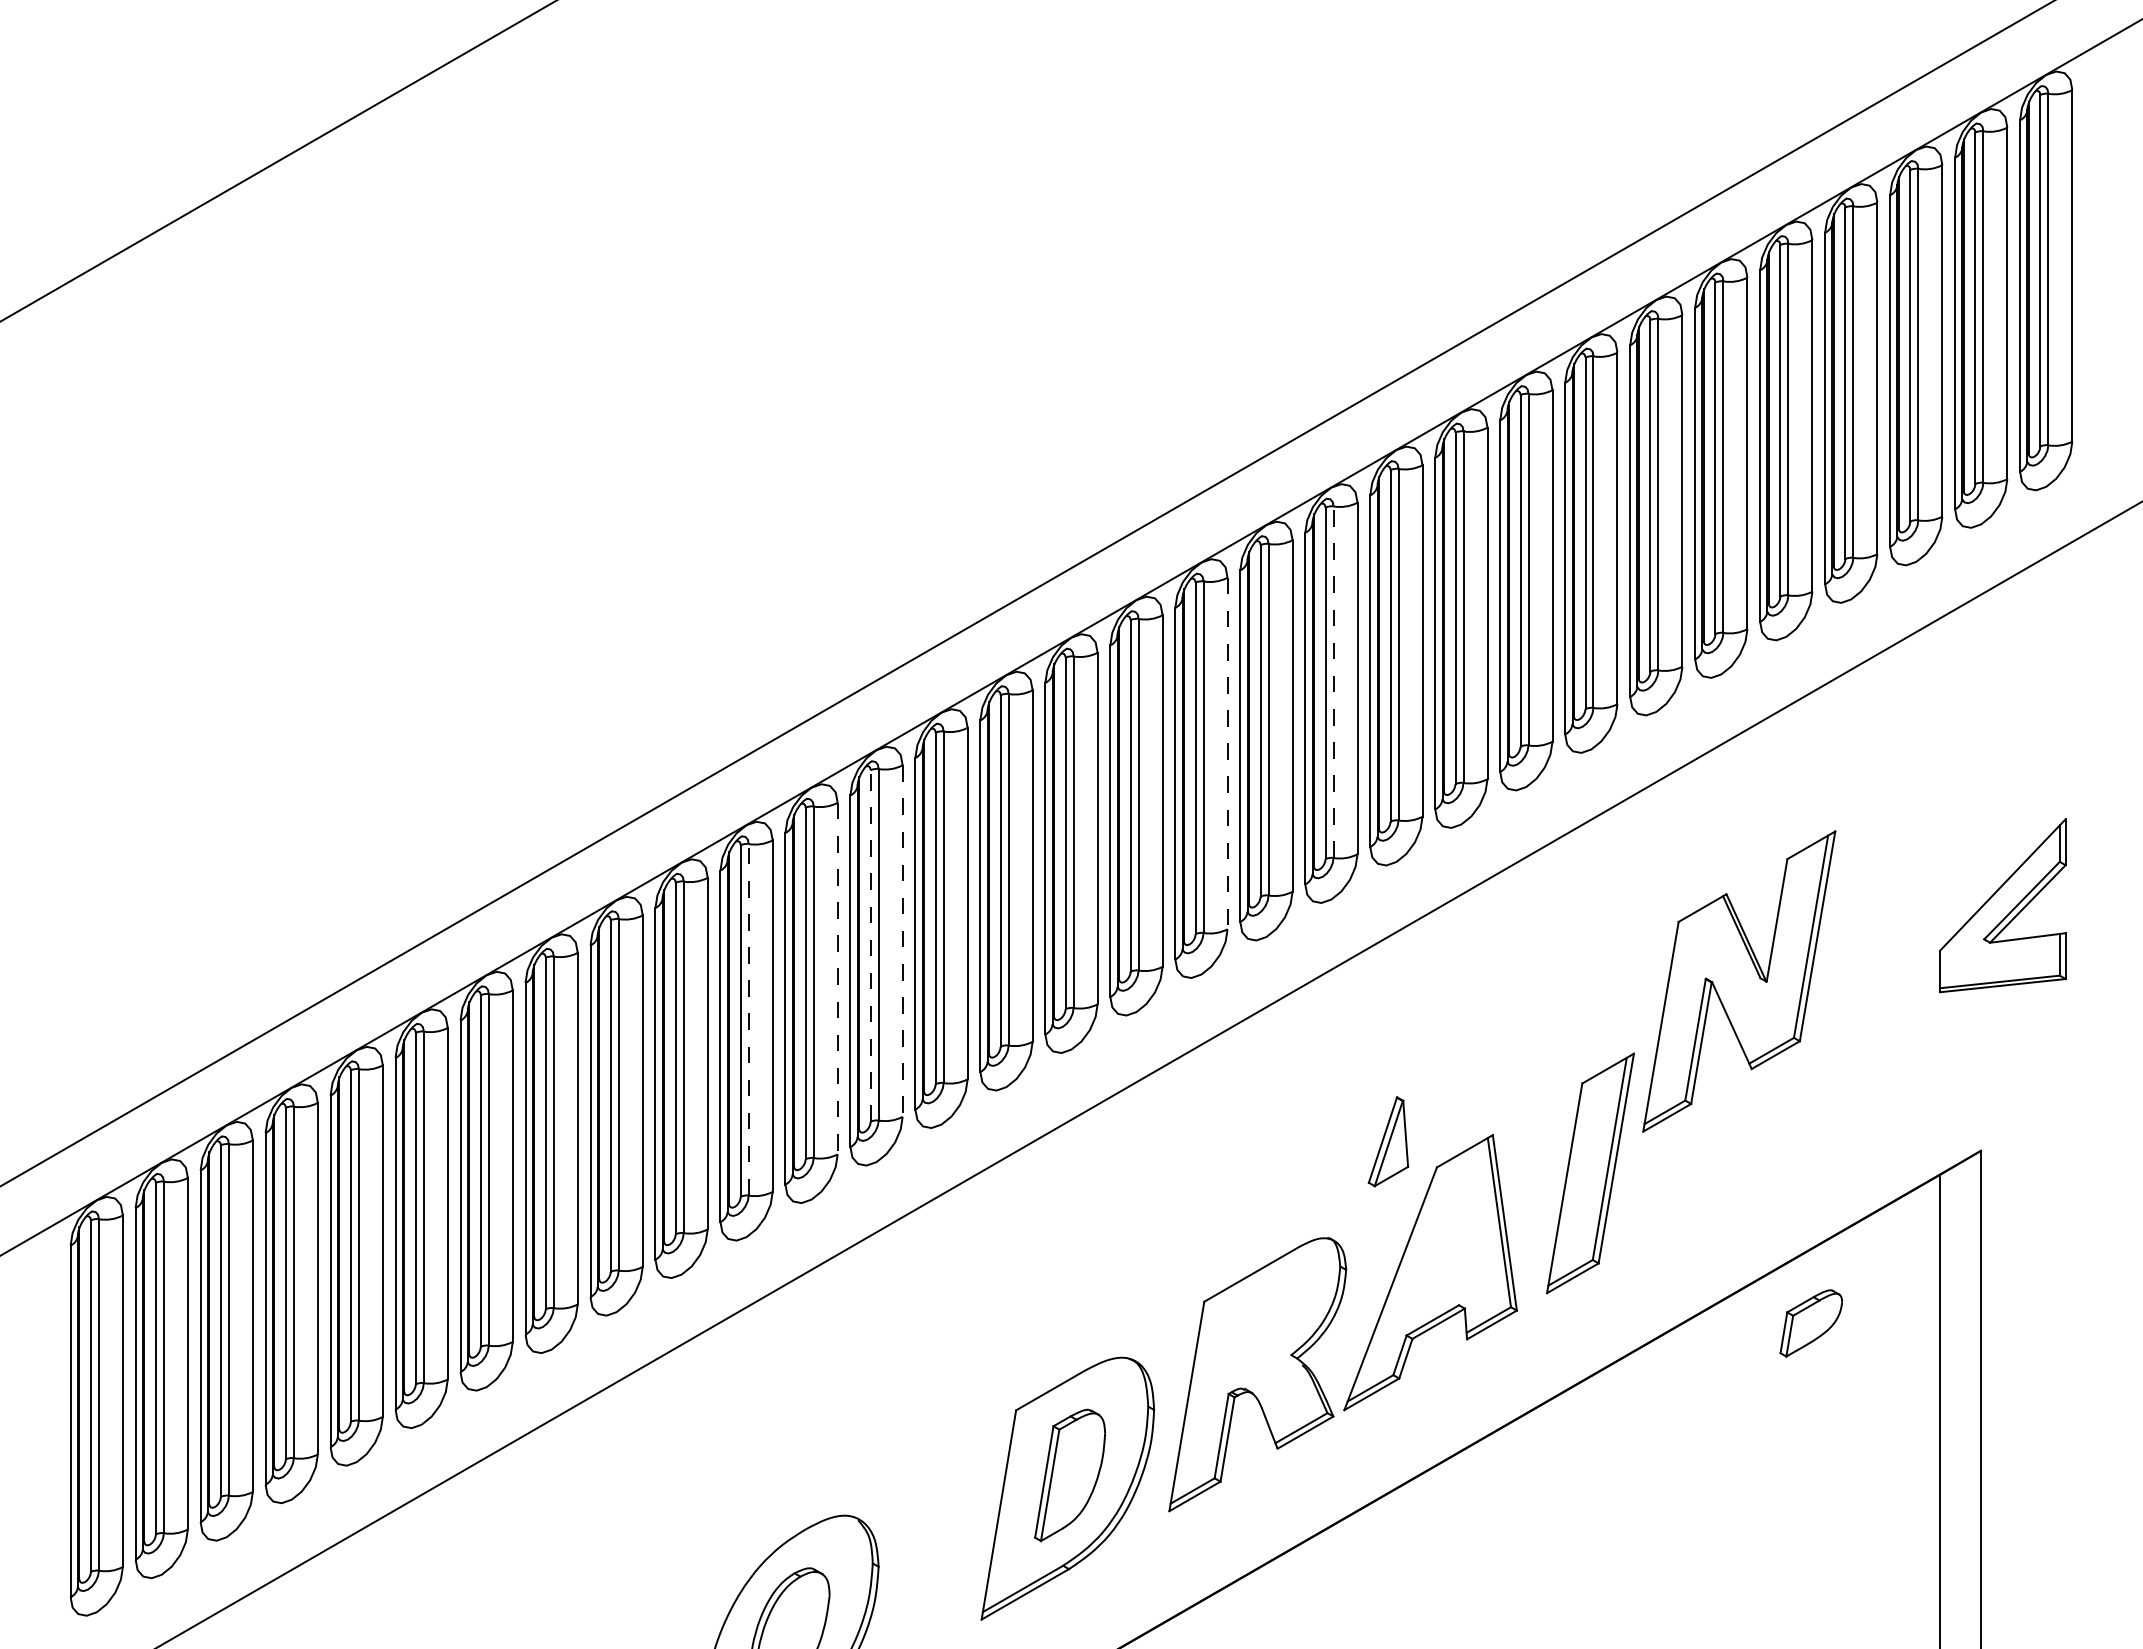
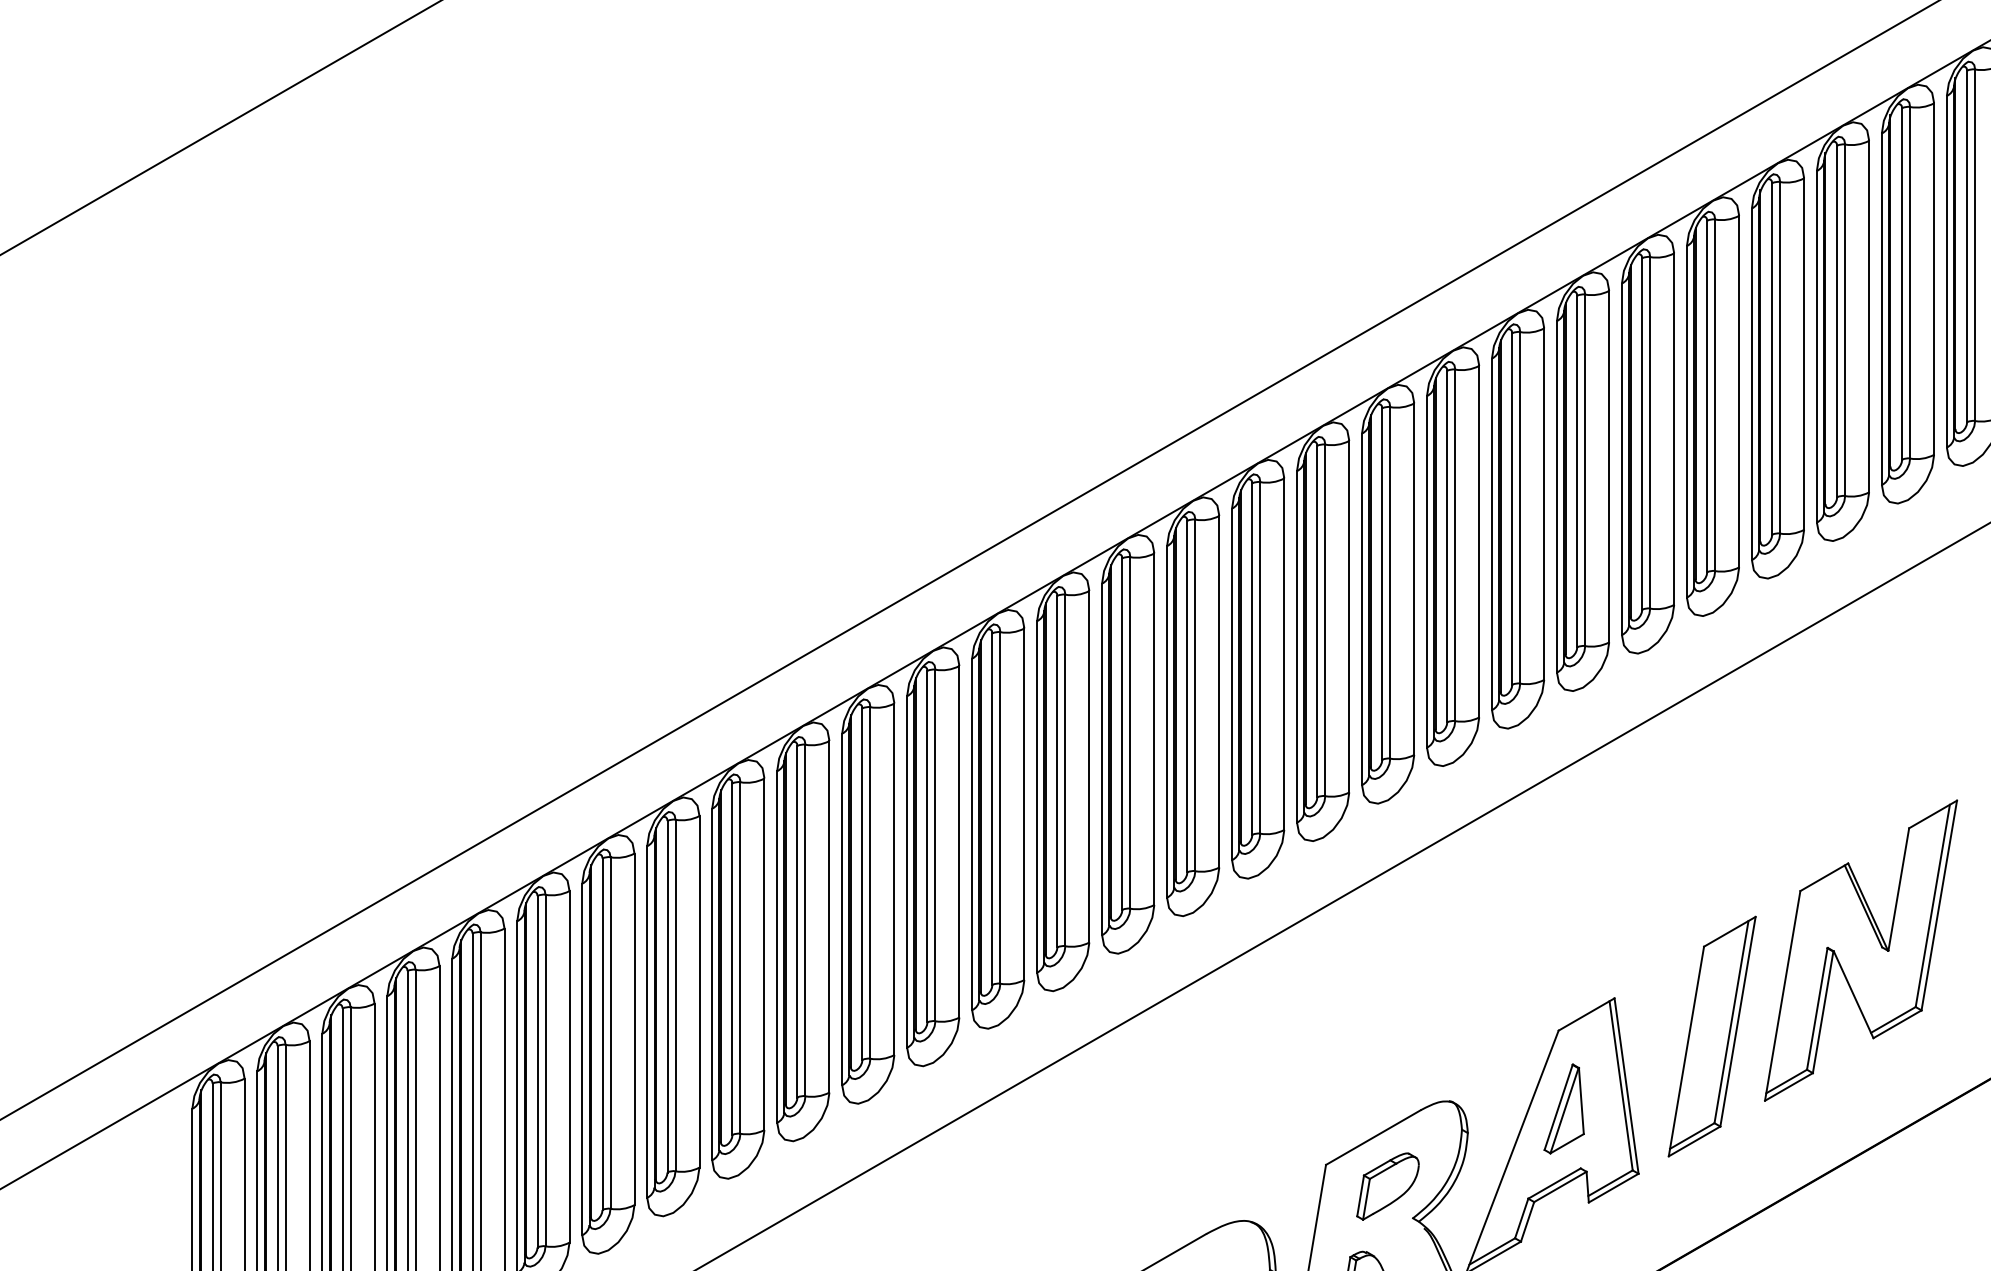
line: (1333, 682) -> (1455, 545), dashed -> solid
line: (1227, 753) -> (1349, 616), dashed -> solid
line: (902, 941) -> (1024, 804), dashed -> solid
line: (870, 946) -> (992, 809), dashed -> solid
line: (837, 978) -> (959, 841), dashed -> solid
part: (1739, 981) -> (1861, 950), moved
line: (748, 1019) -> (870, 882), dashed -> solid
part: (1388, 1141) -> (1564, 1108), moved
part: (1810, 1323) -> (1387, 1186), moved

